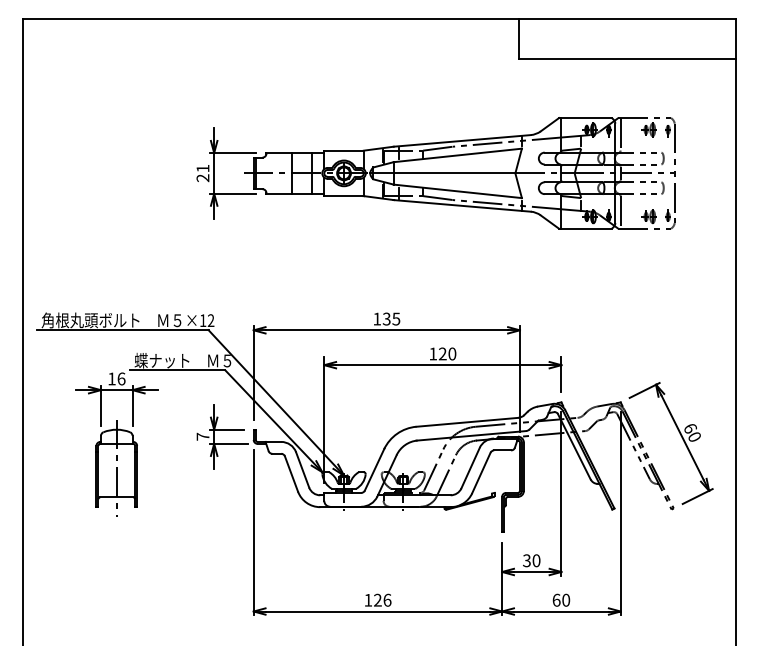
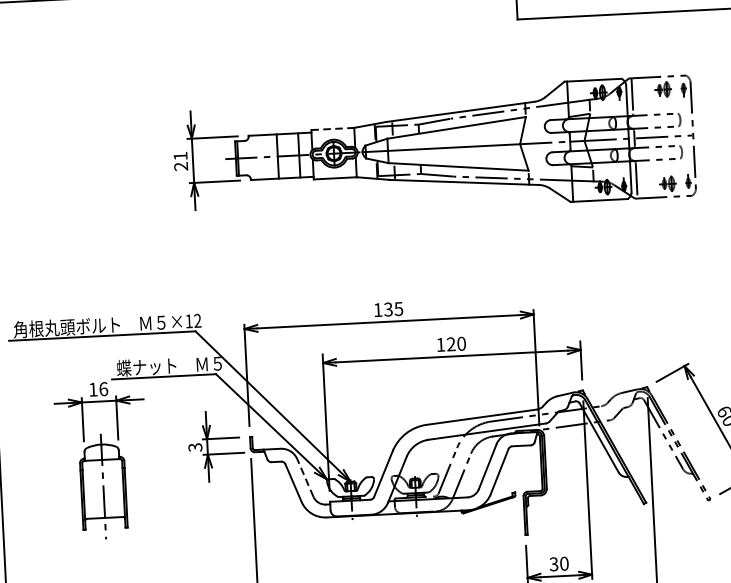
line: (344, 150) -> (333, 128), solid -> dashed
text: (202, 436) -> (194, 447), 7 -> 3
line: (302, 469) -> (305, 477), solid -> dashed

